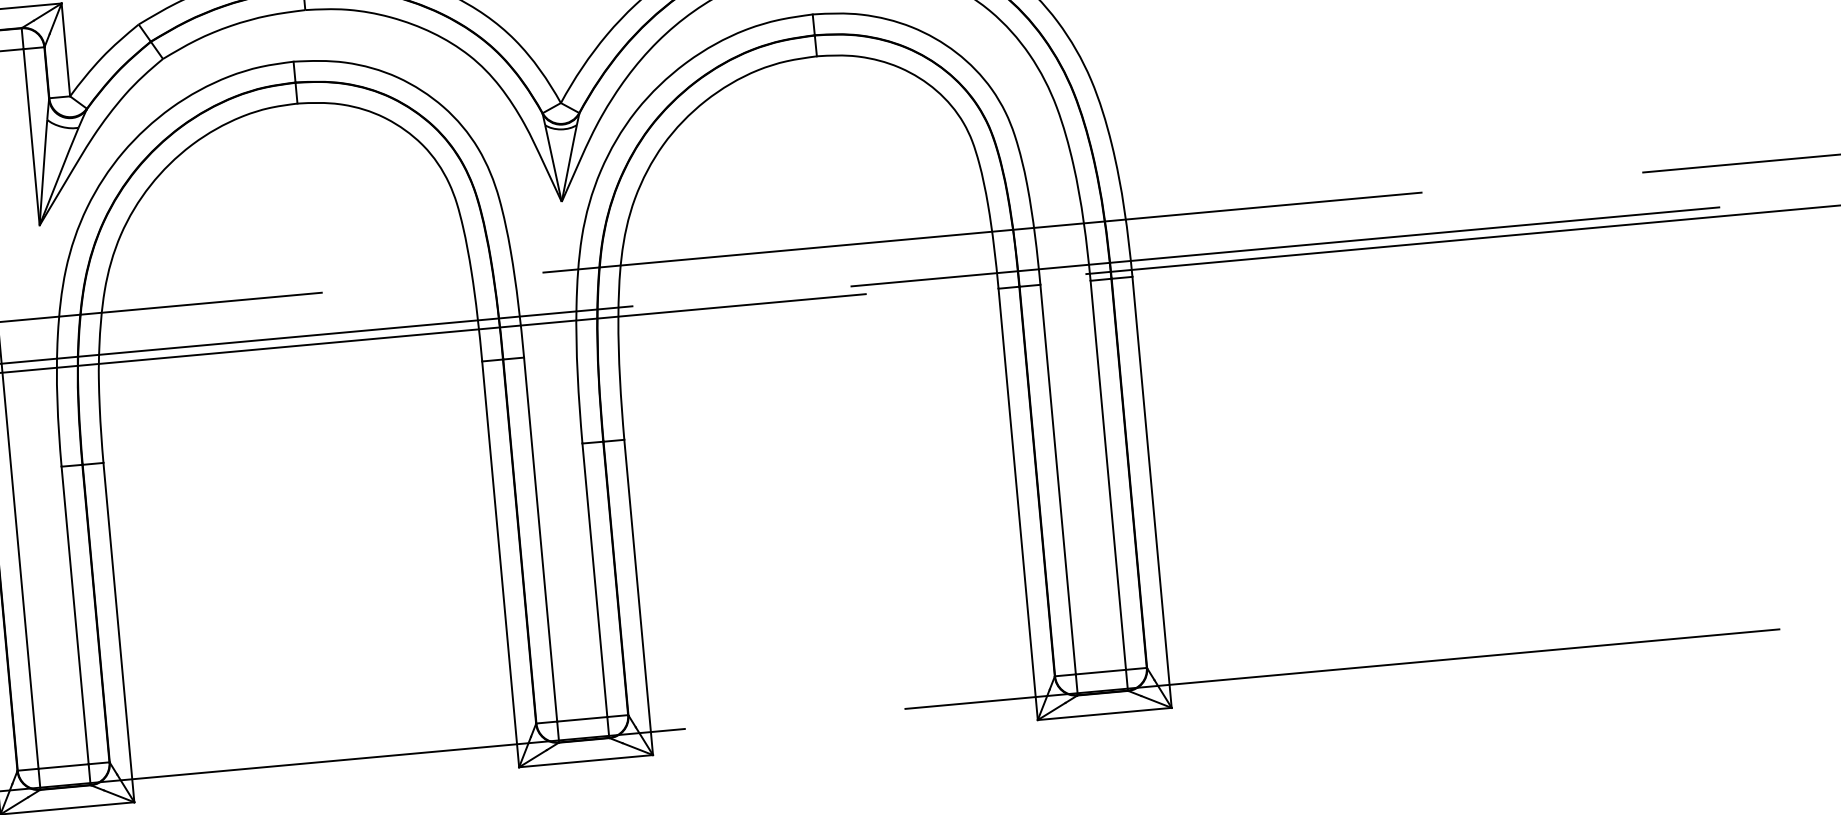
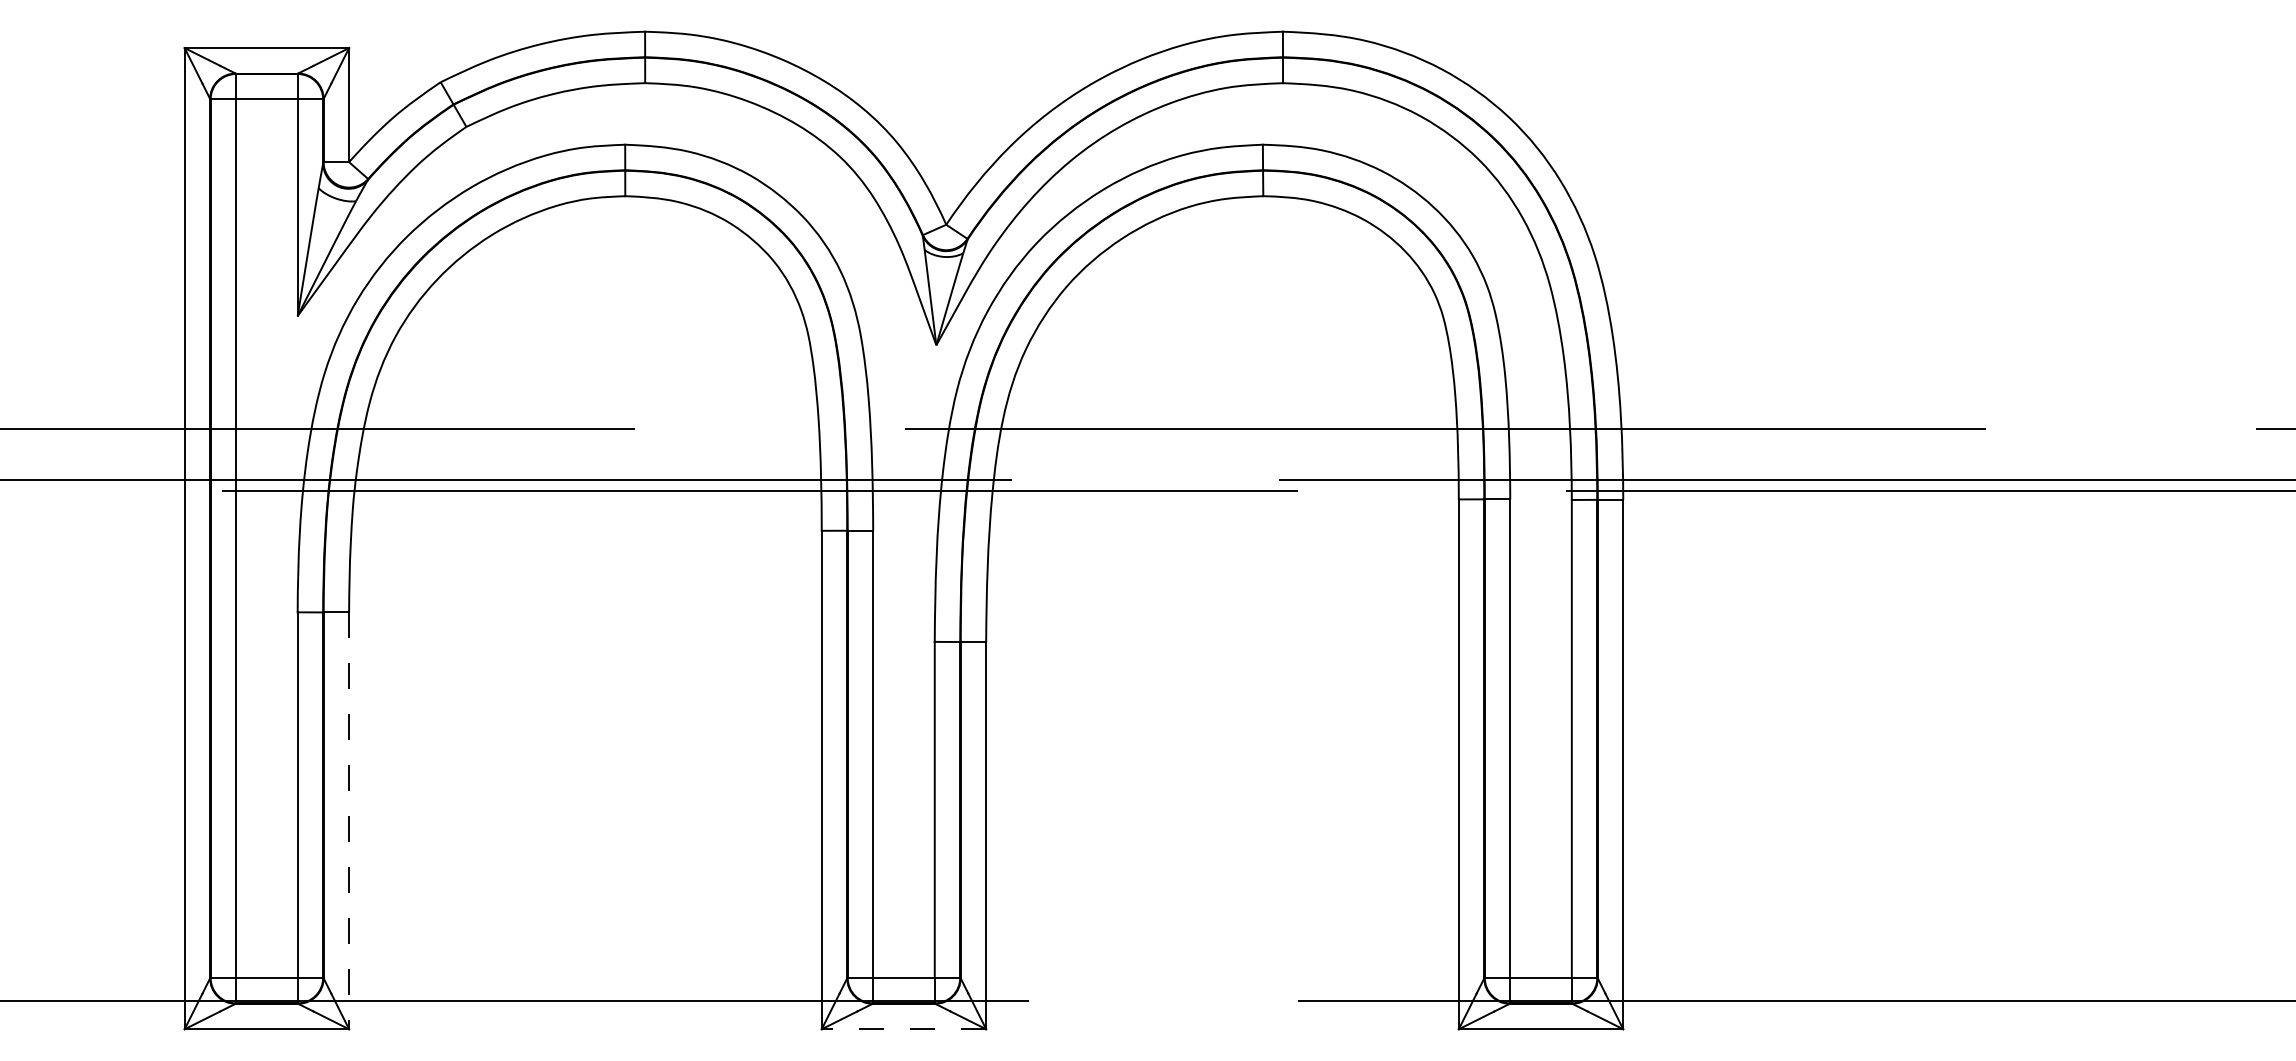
line: (119, 633) -> (349, 821), solid -> dashed
line: (585, 761) -> (903, 1029), solid -> dashed

